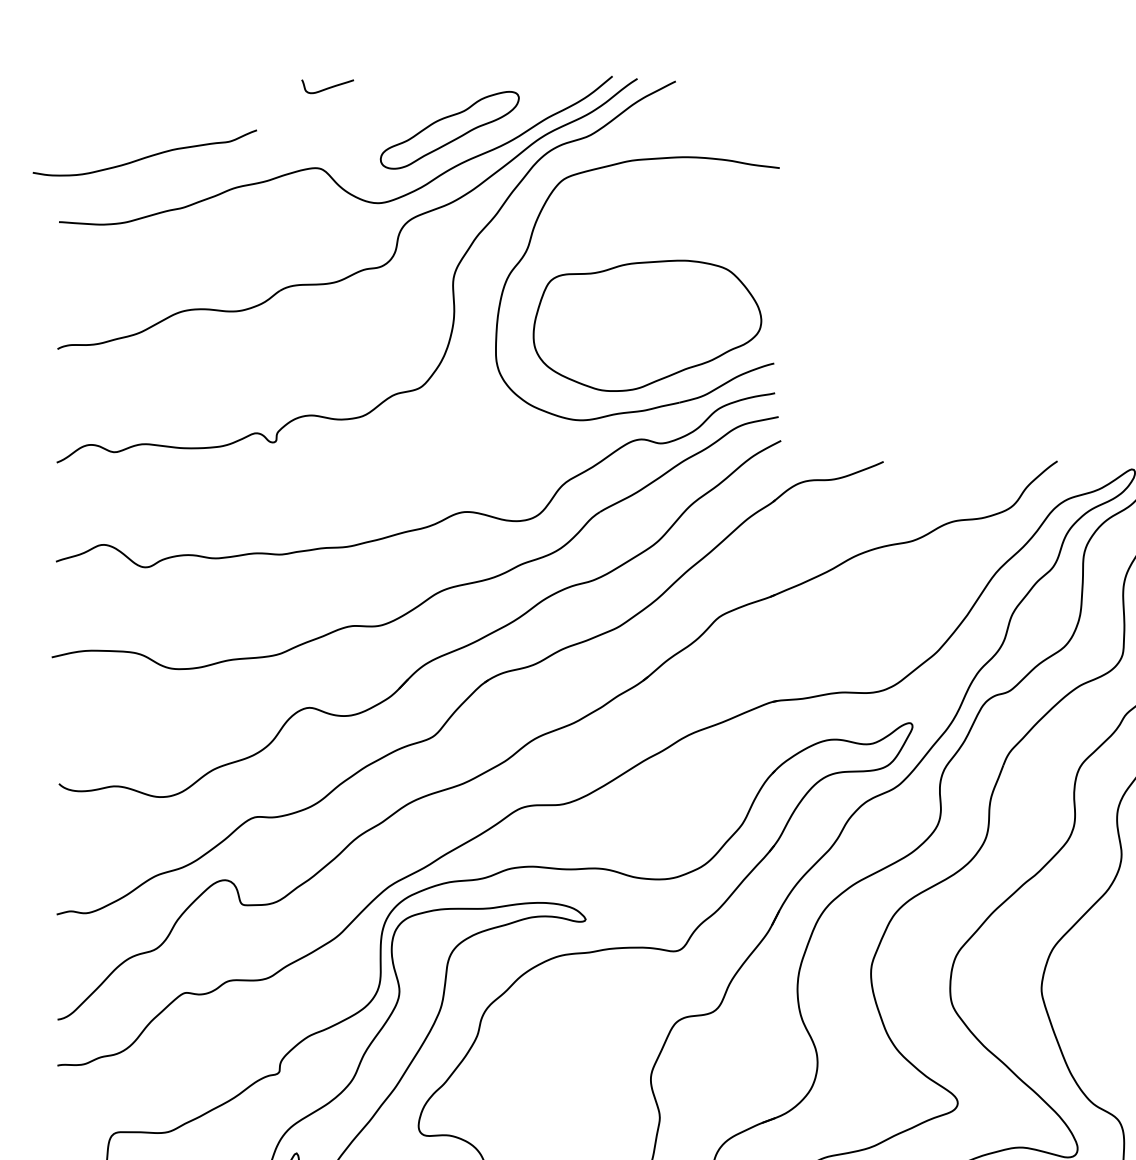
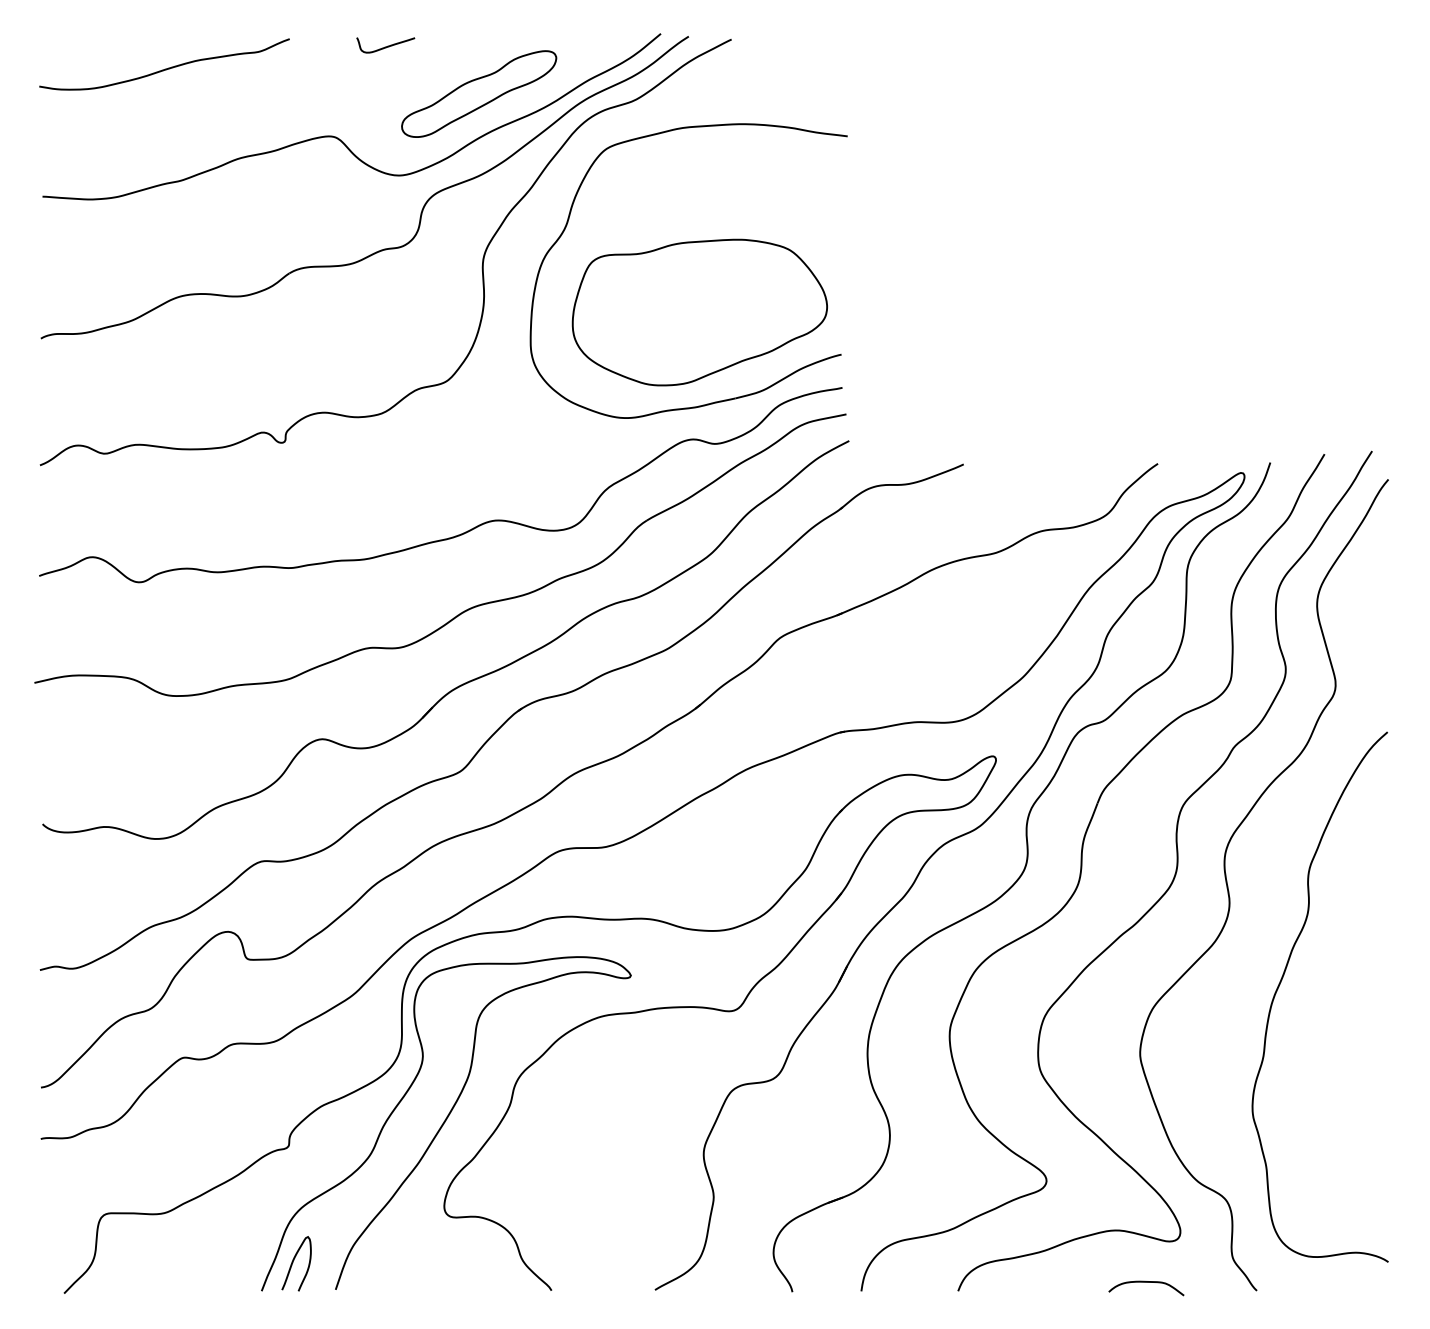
curve: (327, 87) -> (385, 46), moved
curve: (145, 156) -> (165, 68), moved

